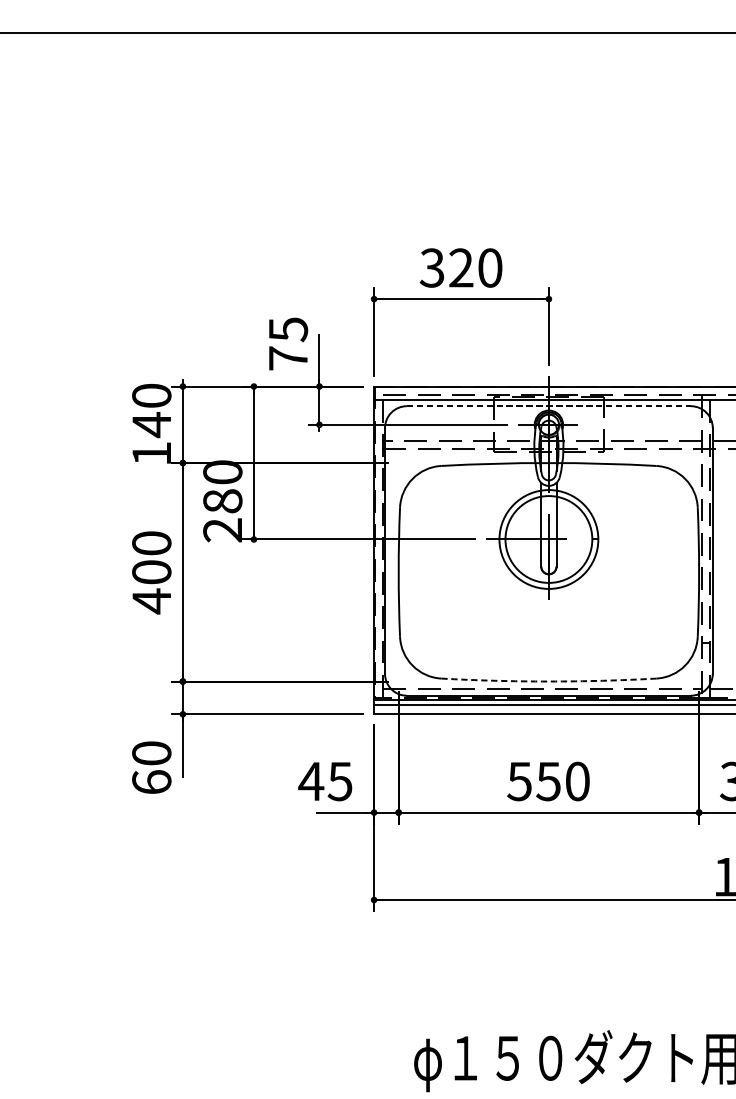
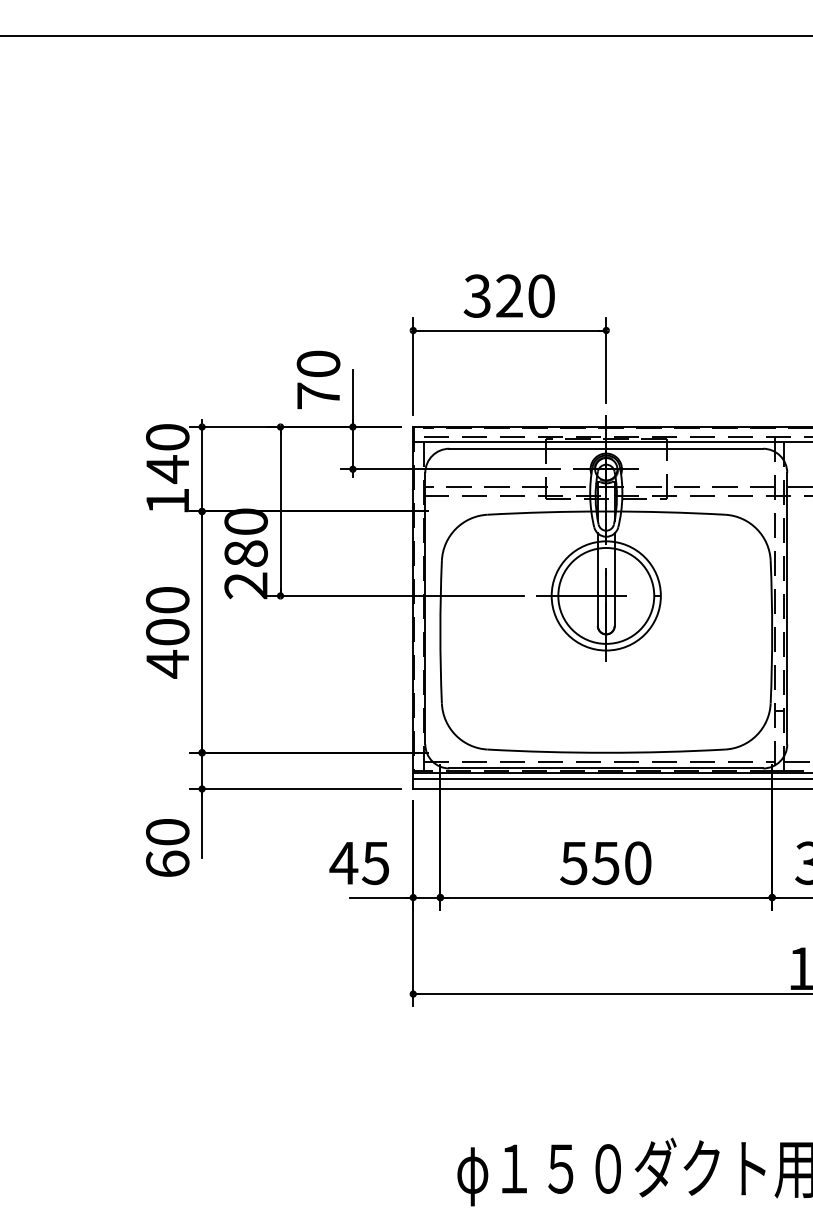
text: (288, 329) -> (318, 364), 75 -> 70
line: (549, 405) -> (606, 448), dashed -> solid
arc: (549, 681) -> (606, 752), dashed -> solid

